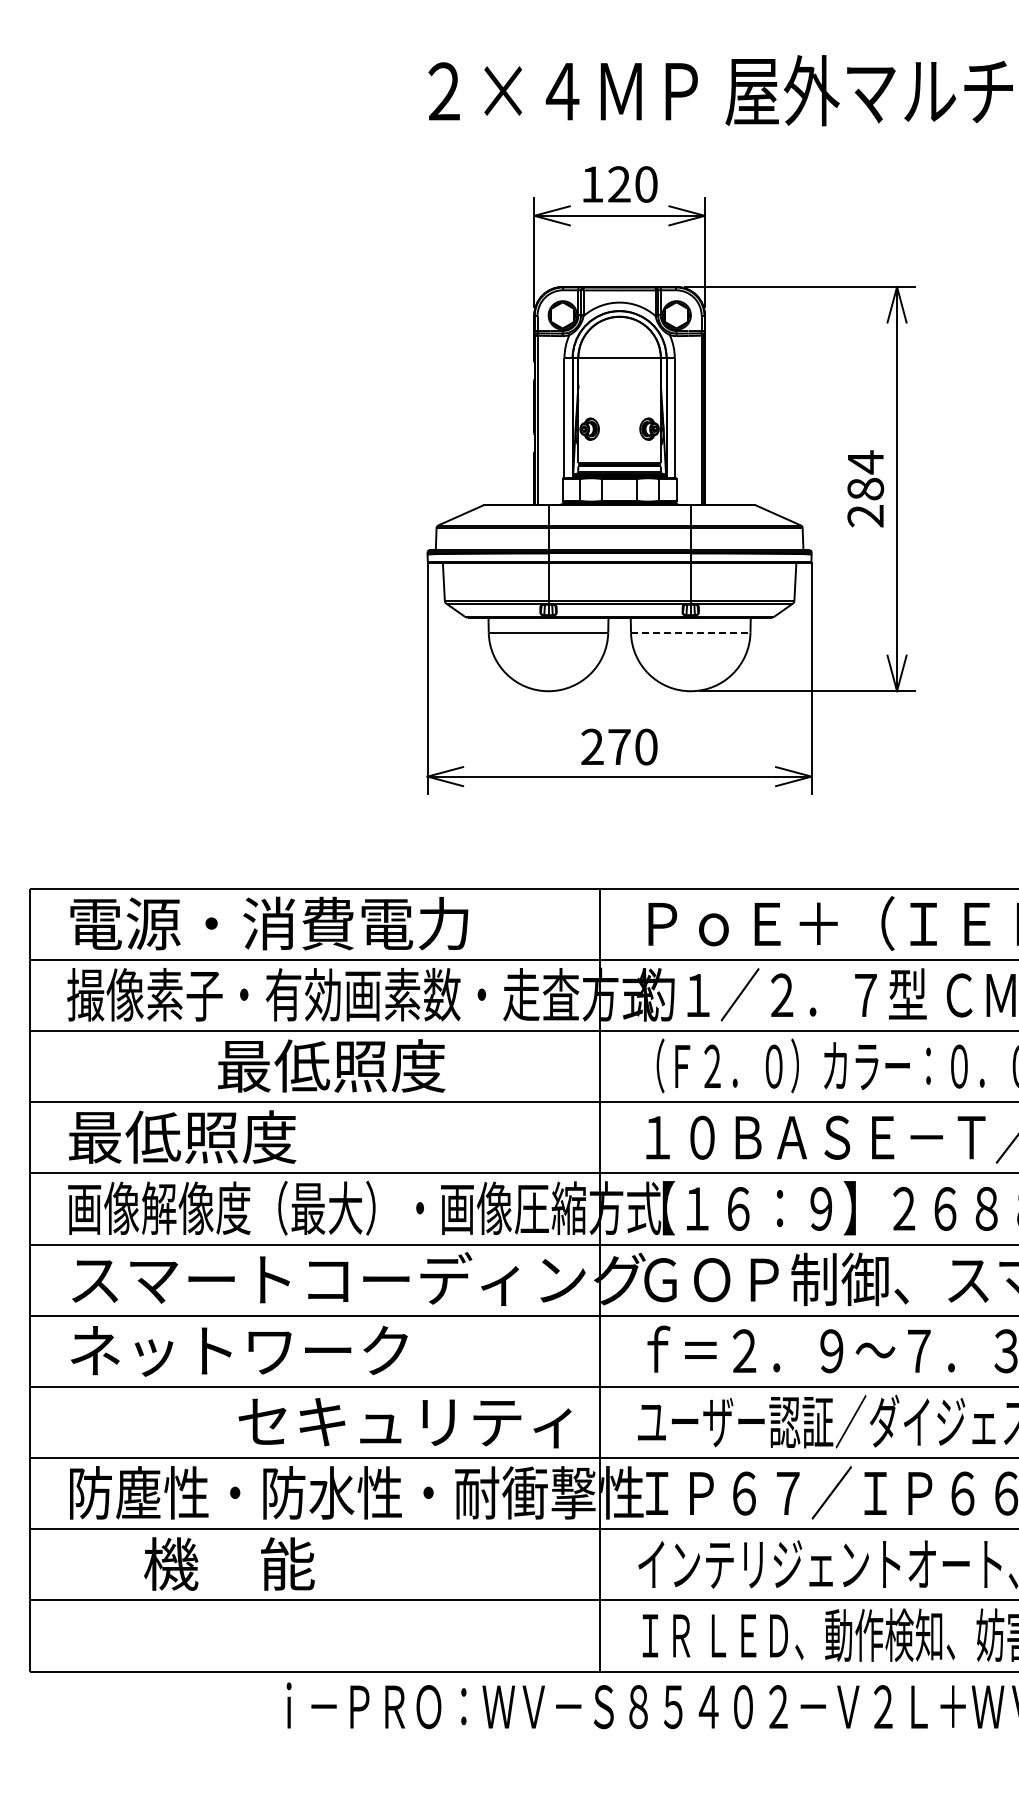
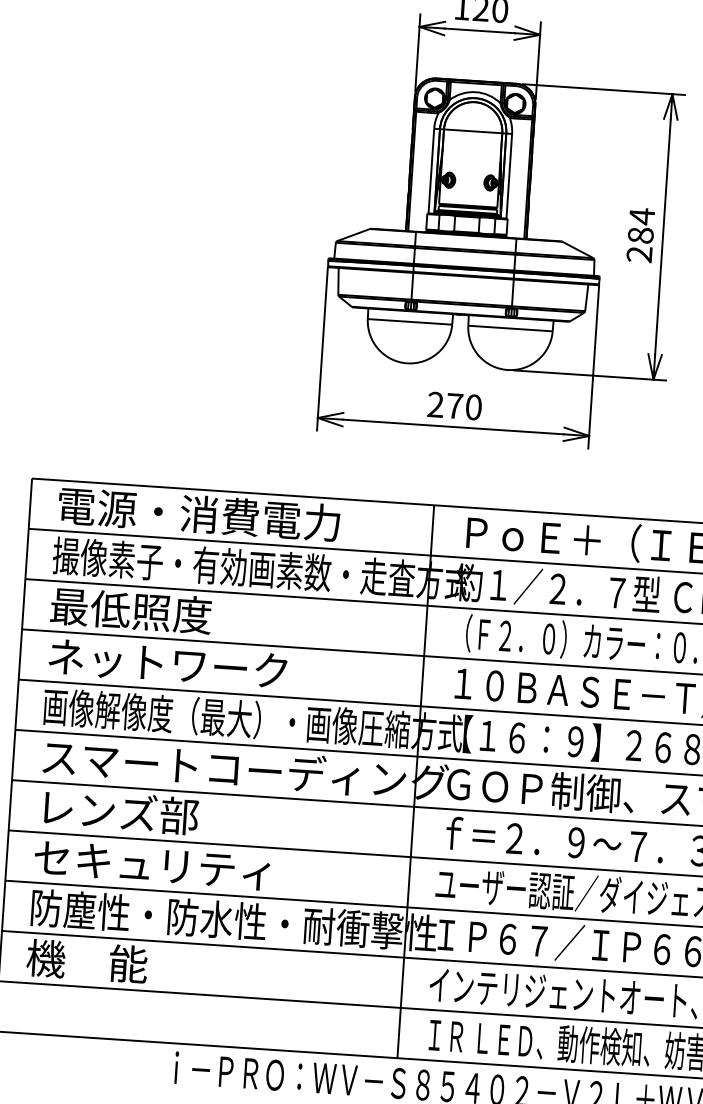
line: (690, 632) -> (510, 328), dashed -> solid
text: (331, 1065) -> (131, 610), moved
text: (238, 1136) -> (167, 663), 最低照度 -> ネットワーク
text: (239, 1350) -> (158, 814), ネットワーク -> レンズ部
text: (404, 1423) -> (151, 865), moved
text: (229, 1563) -> (87, 960), moved

